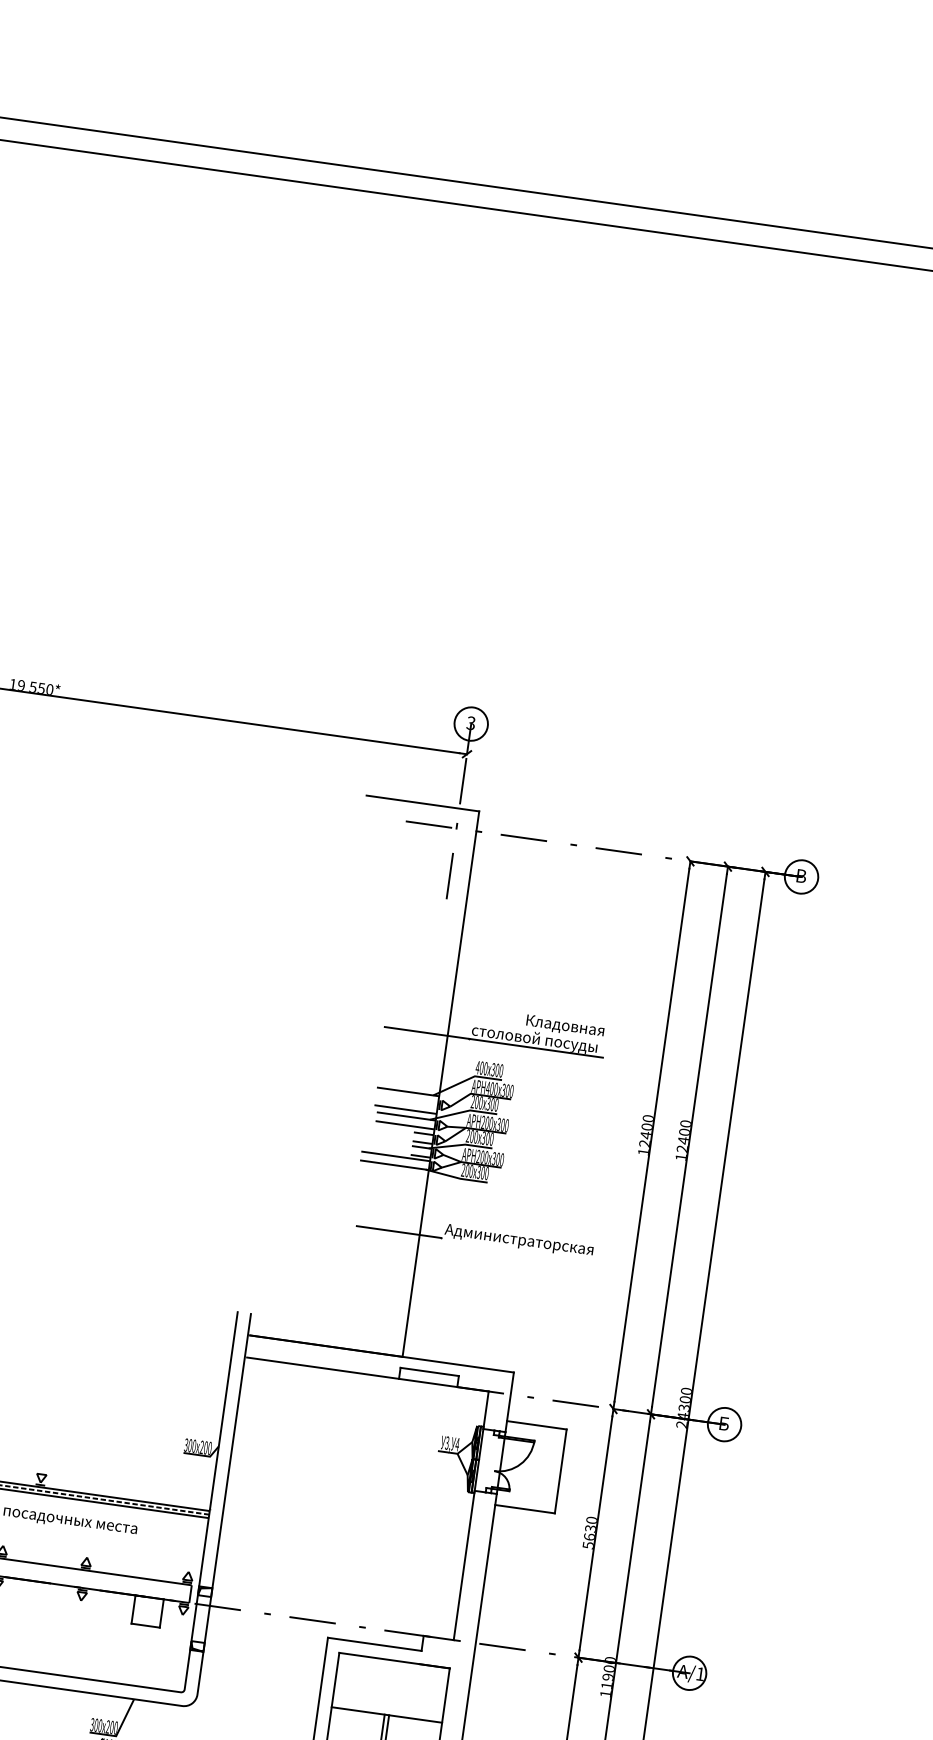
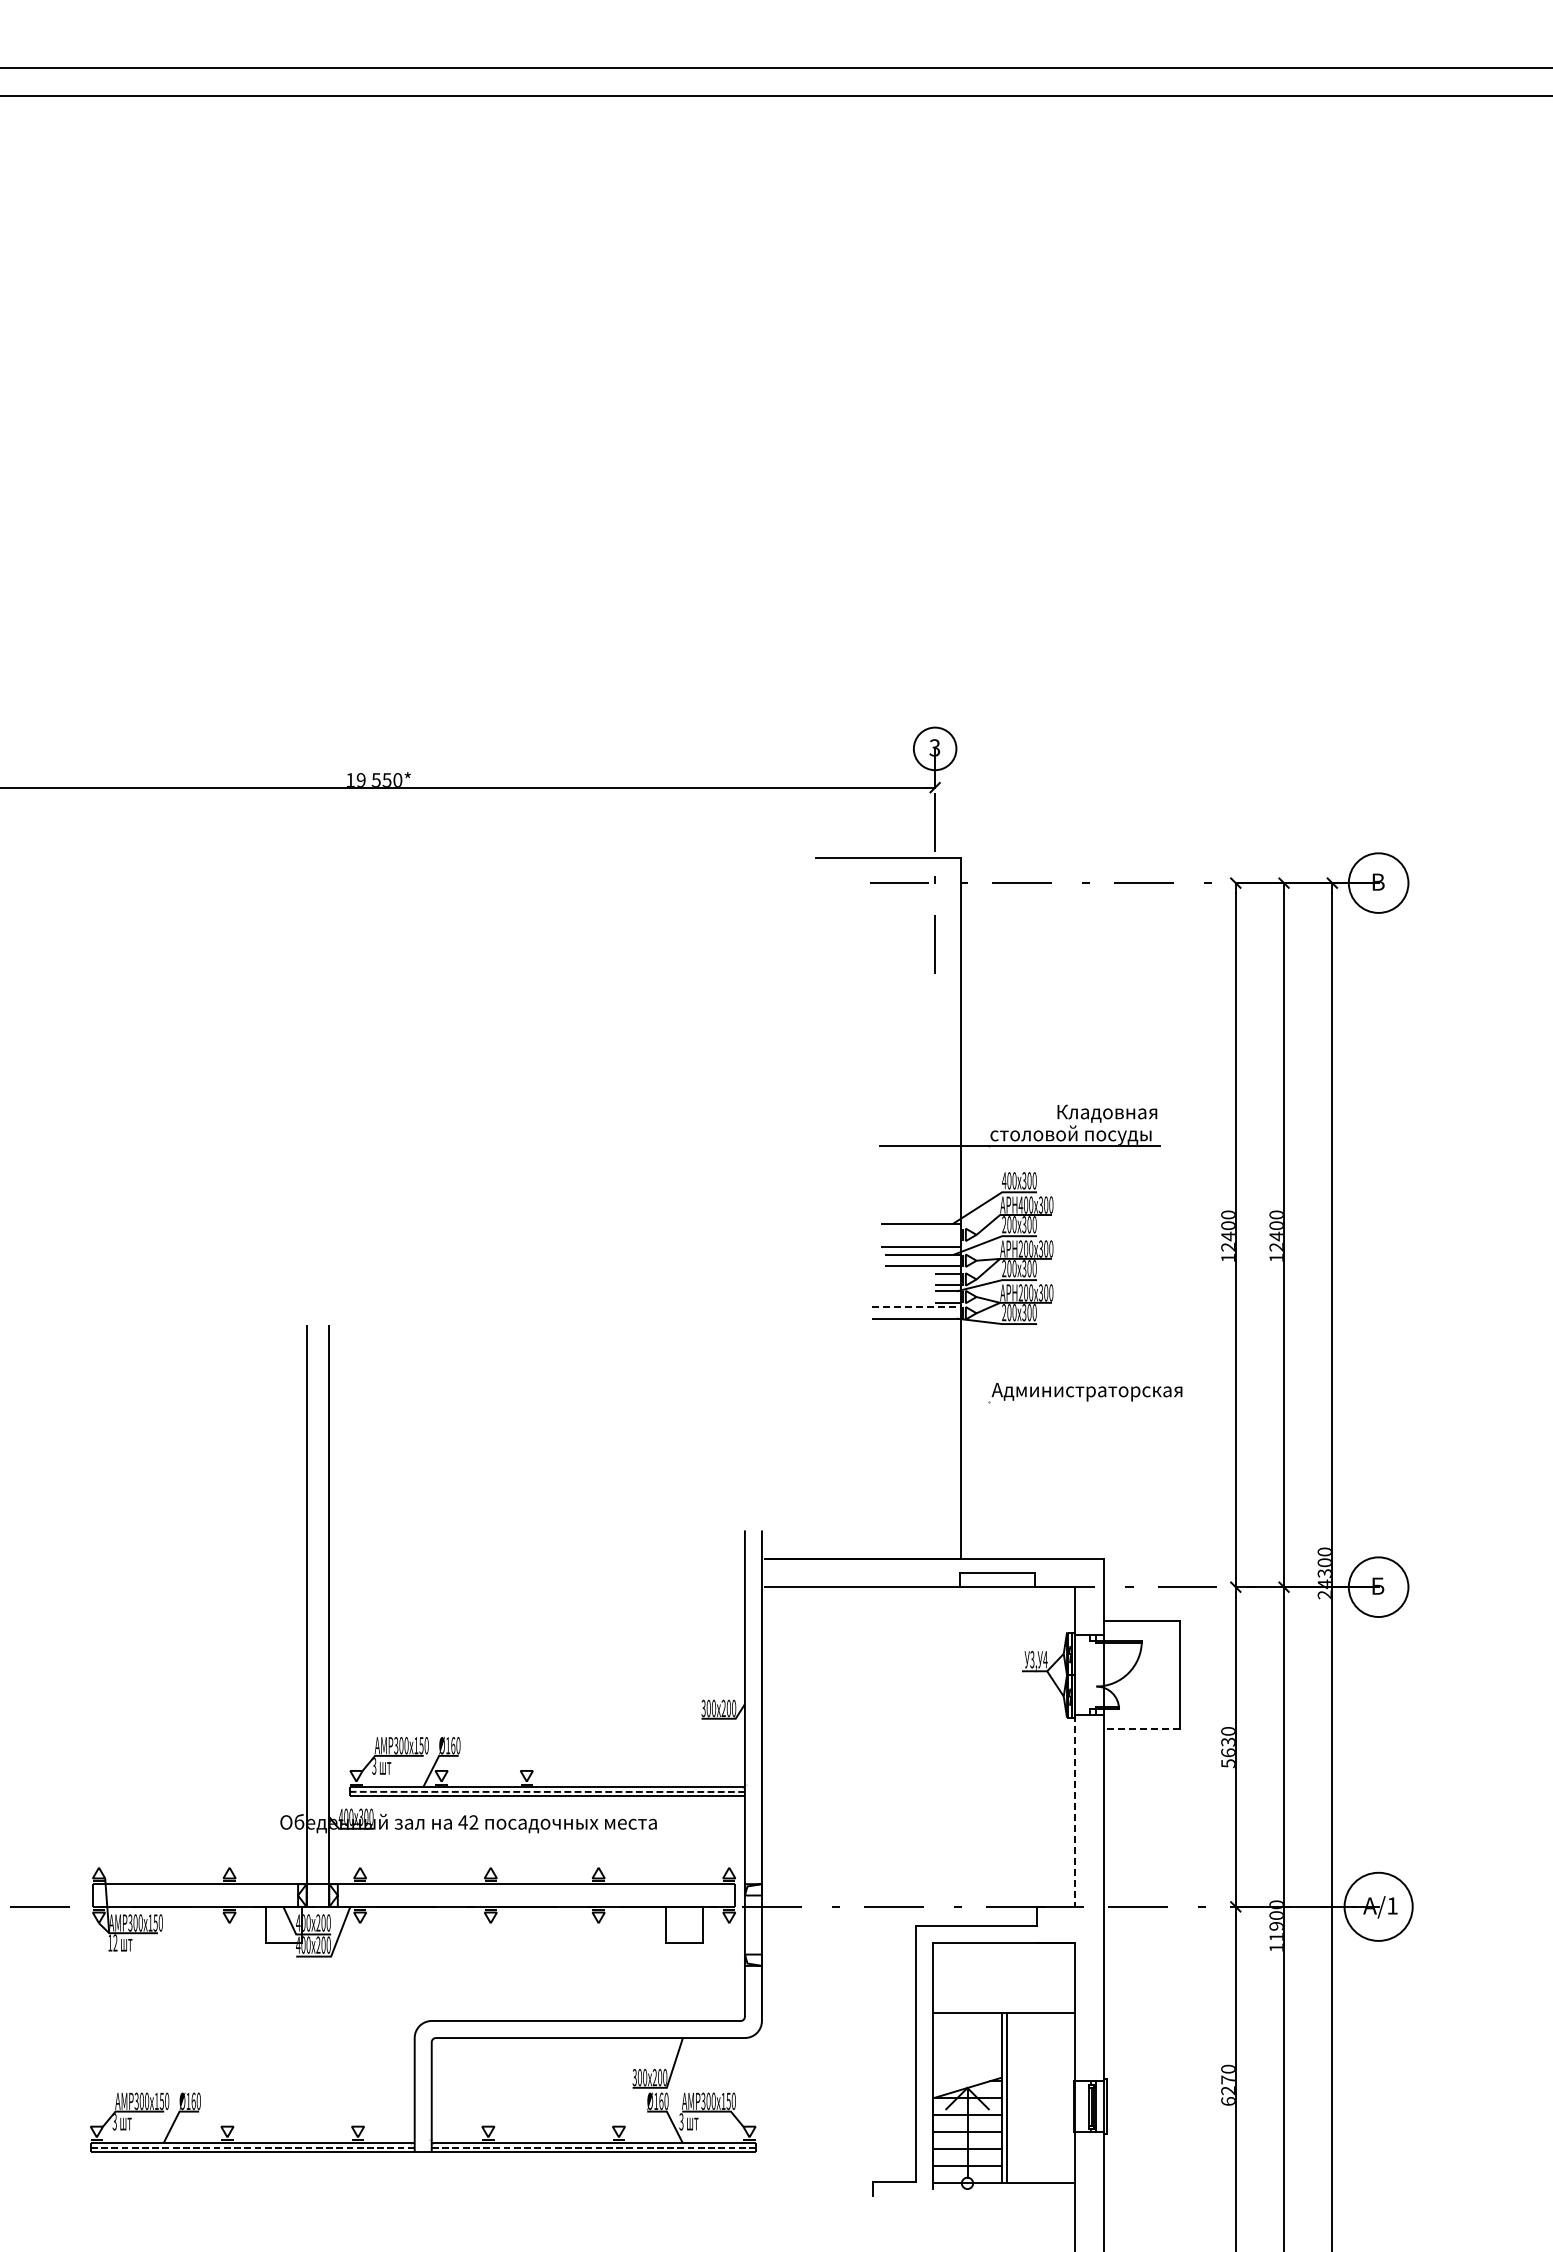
circle: (801, 876) -> (1378, 882), size x1.4
line: (395, 1156) -> (916, 1307), solid -> dashed
line: (398, 1232) -> (933, 1402), removed
circle: (724, 1424) -> (1378, 1586), size x1.4
line: (524, 1509) -> (1141, 1729), solid -> dashed
line: (464, 1565) -> (1075, 1810), solid -> dashed
circle: (689, 1673) -> (1378, 1906), size x1.6

